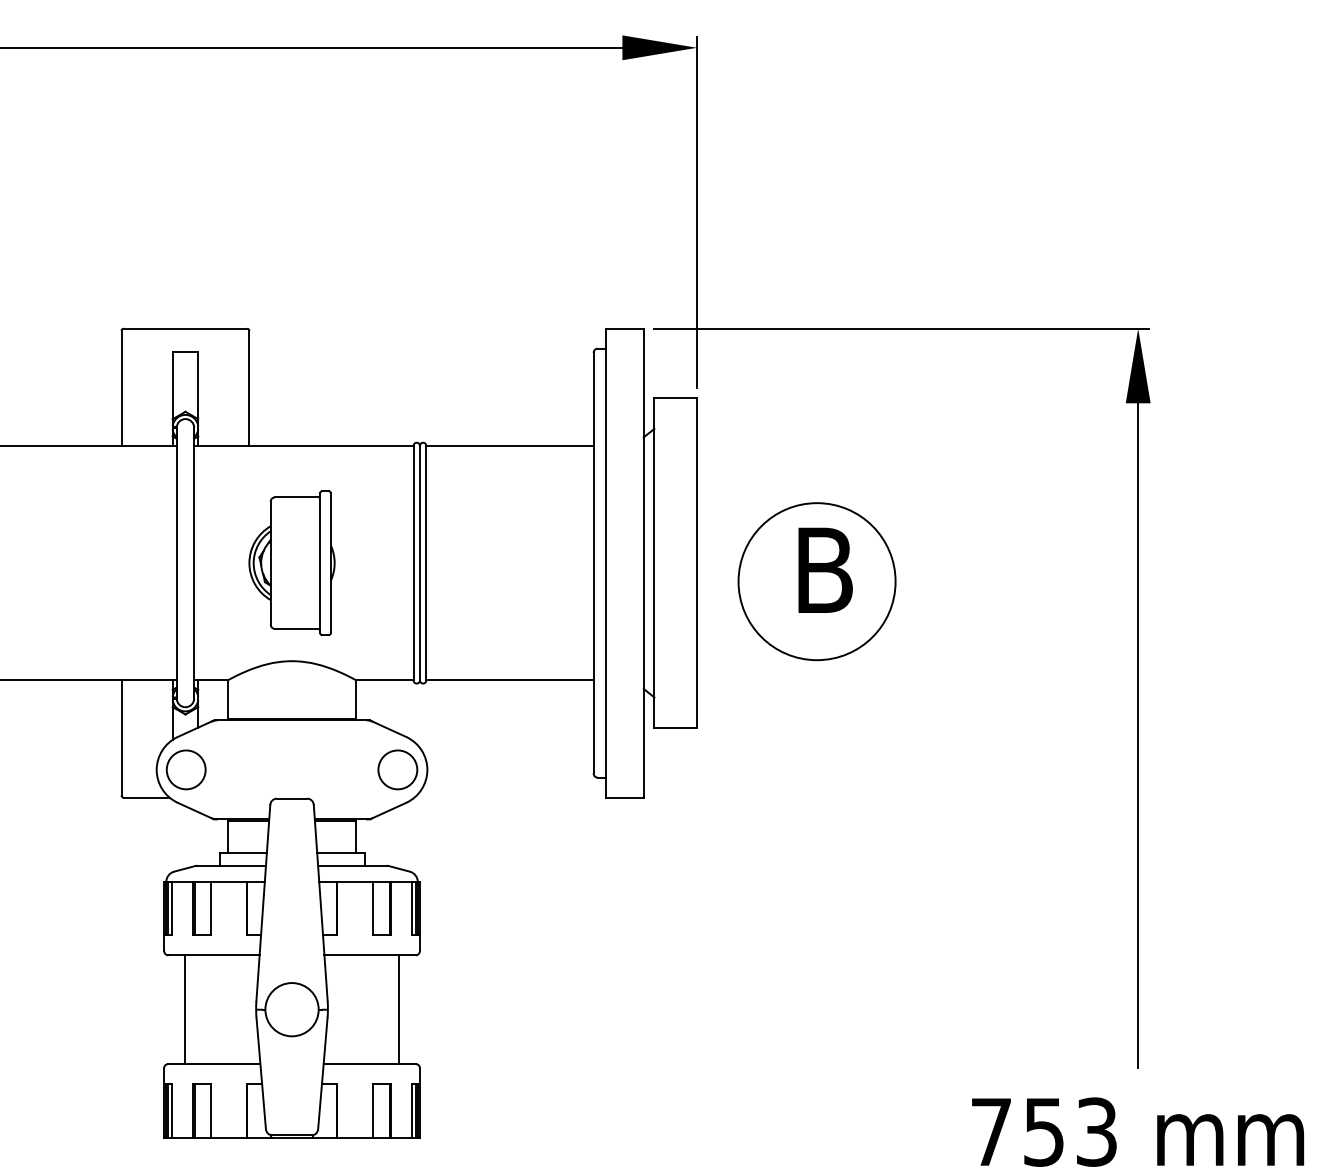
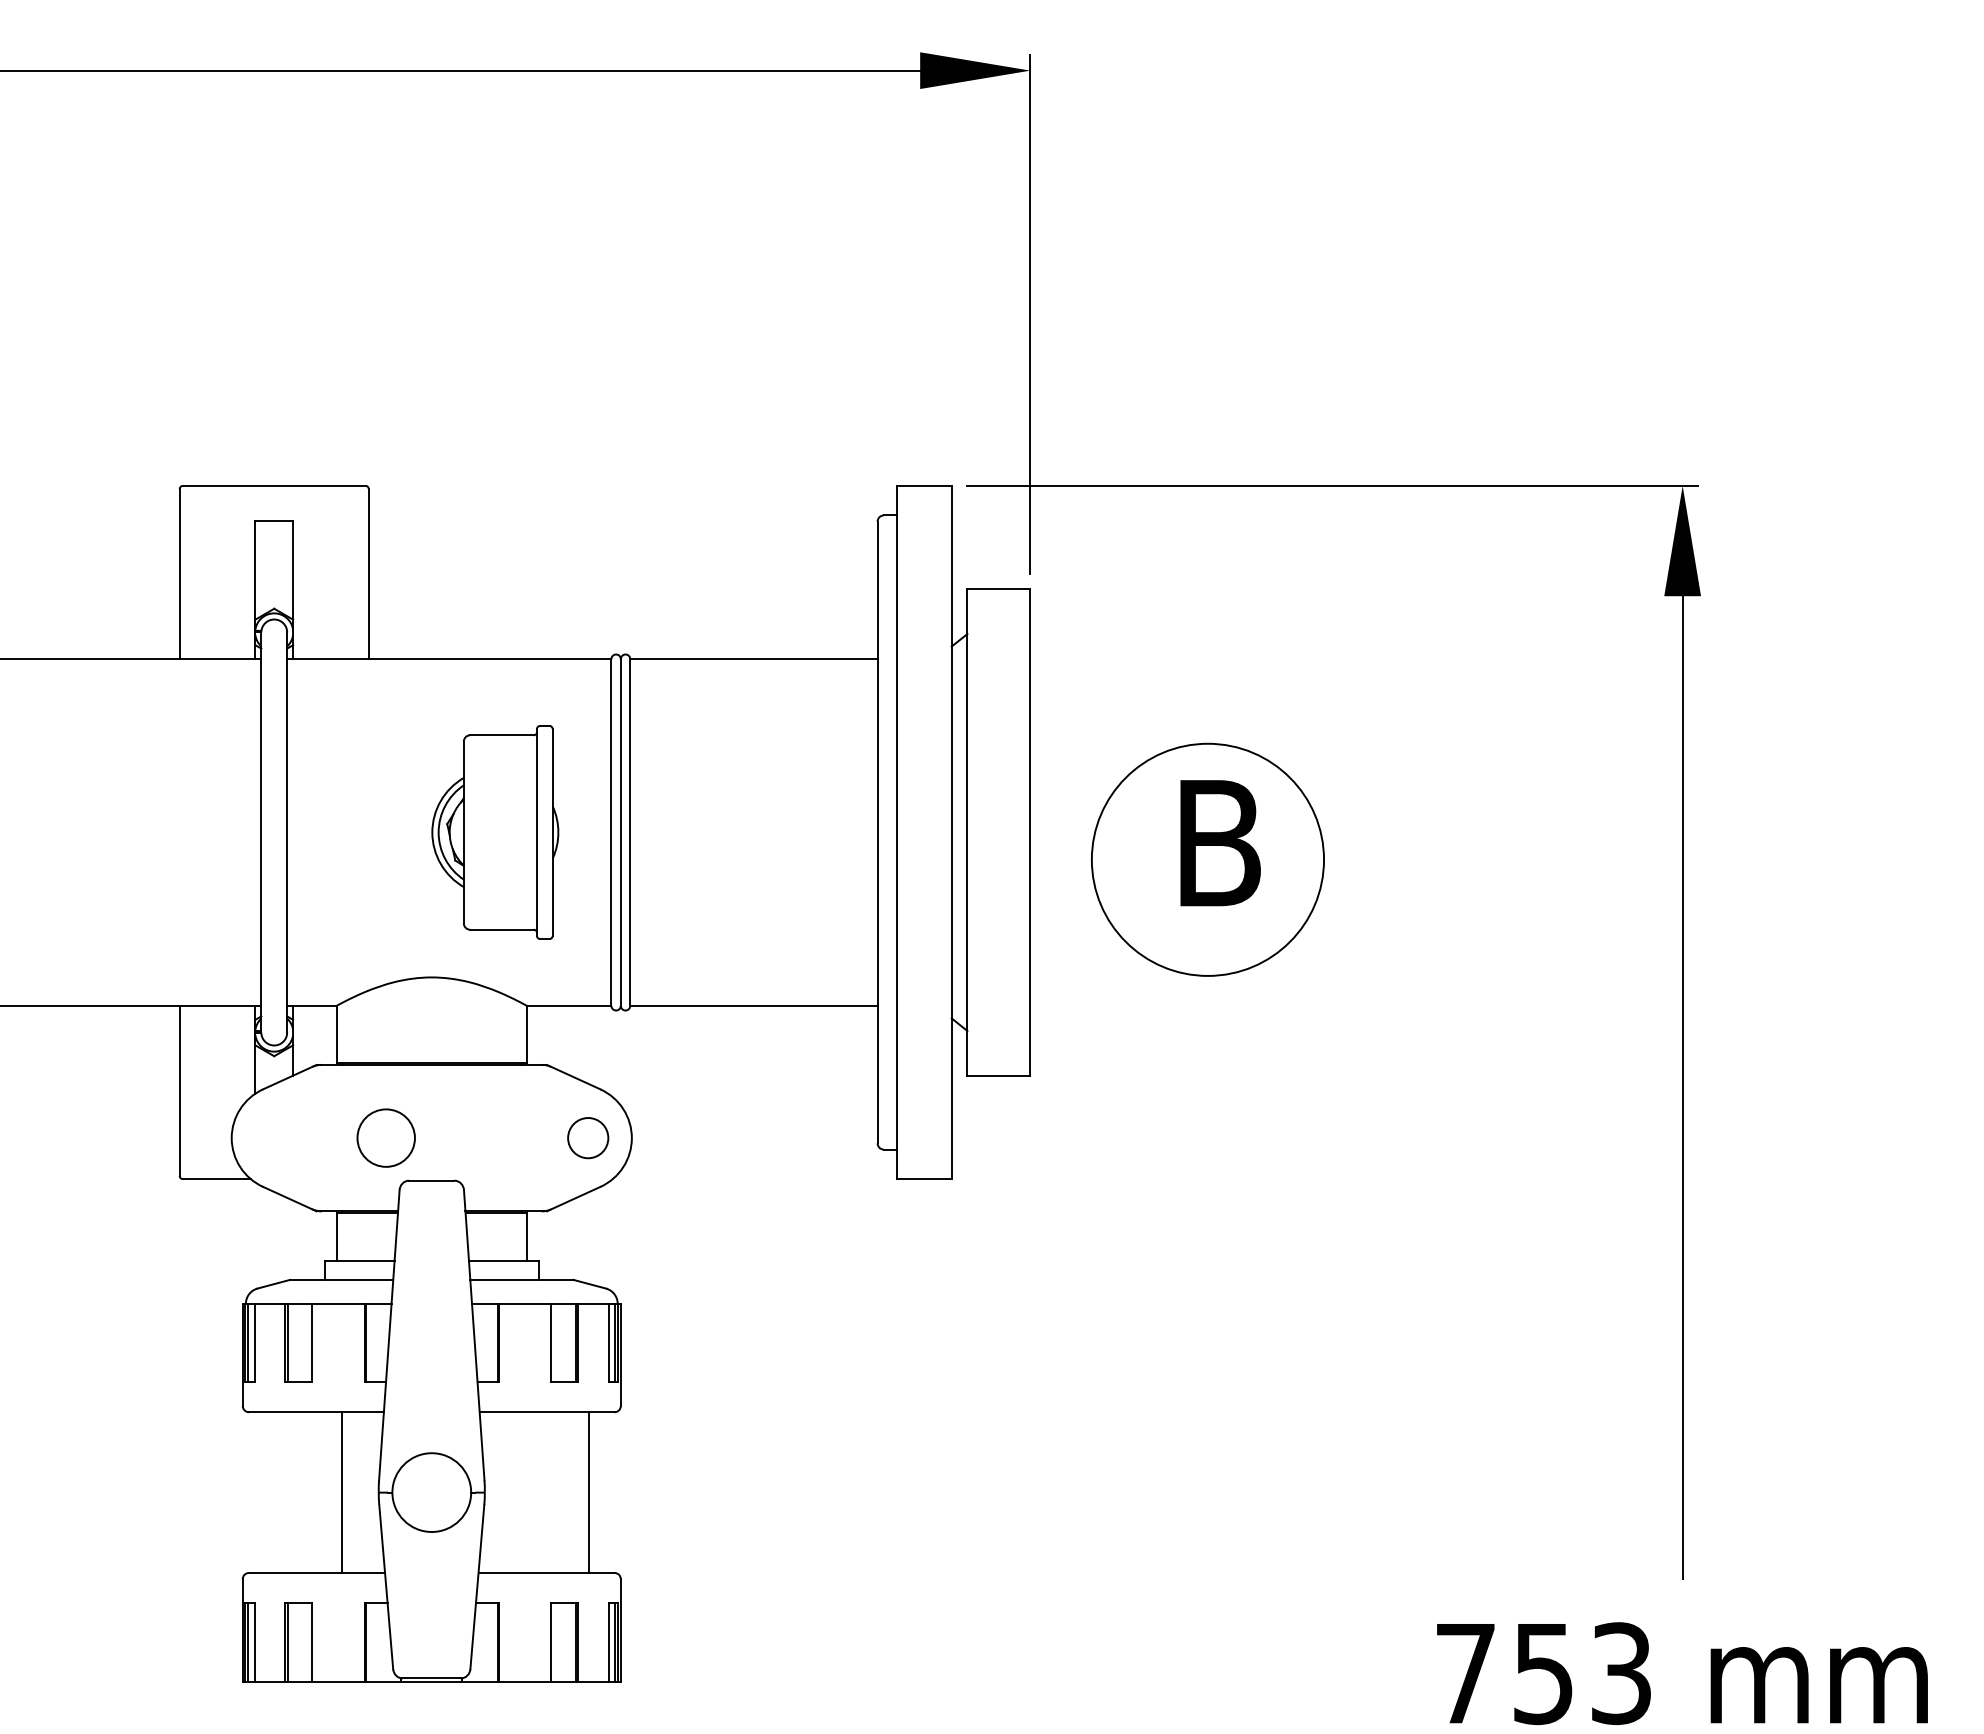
part: (291, 562) -> (494, 831), moved
circle: (185, 769) -> (385, 1137), moved
circle: (397, 769) -> (587, 1137), size x0.7
line: (185, 1009) -> (342, 1492), moved

